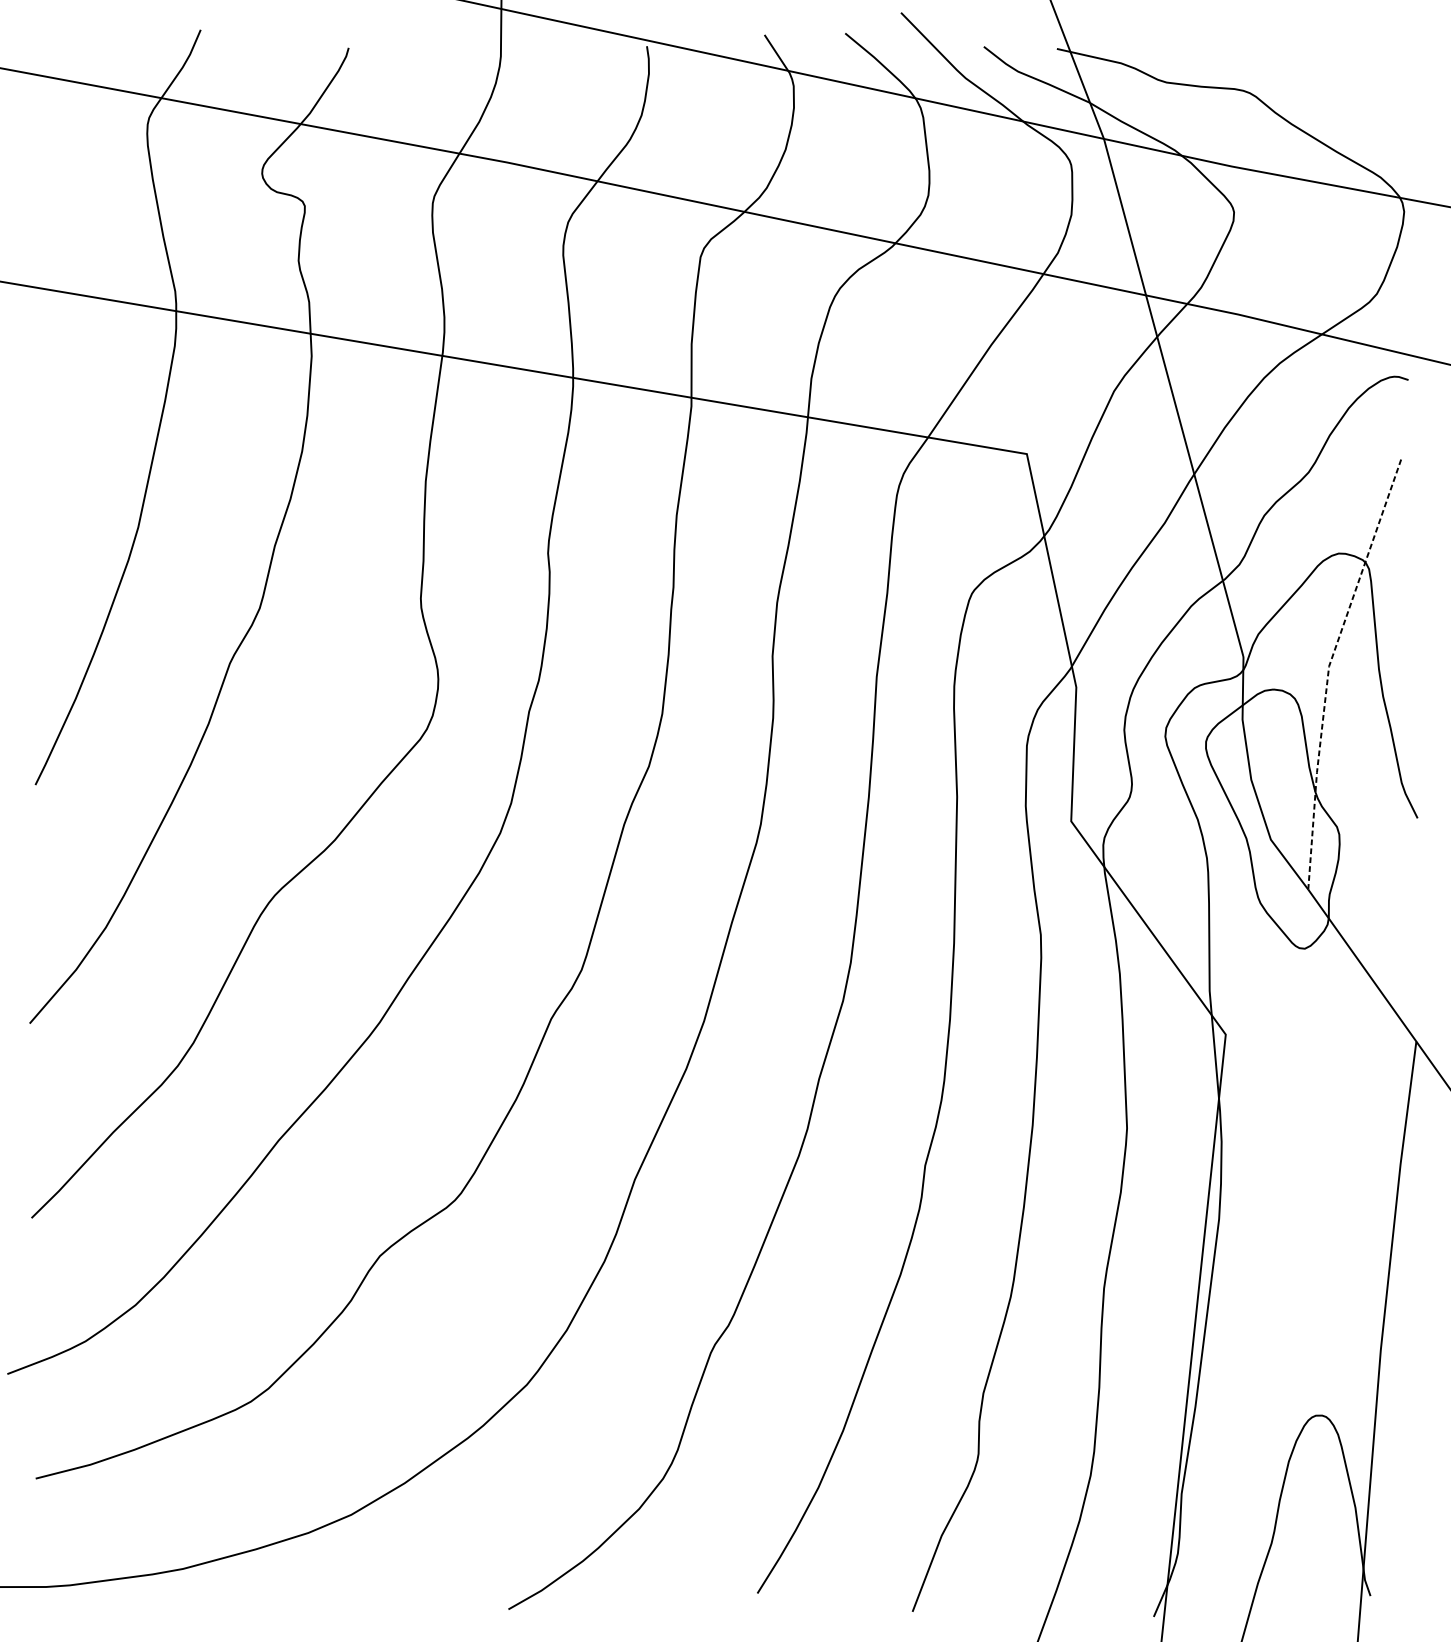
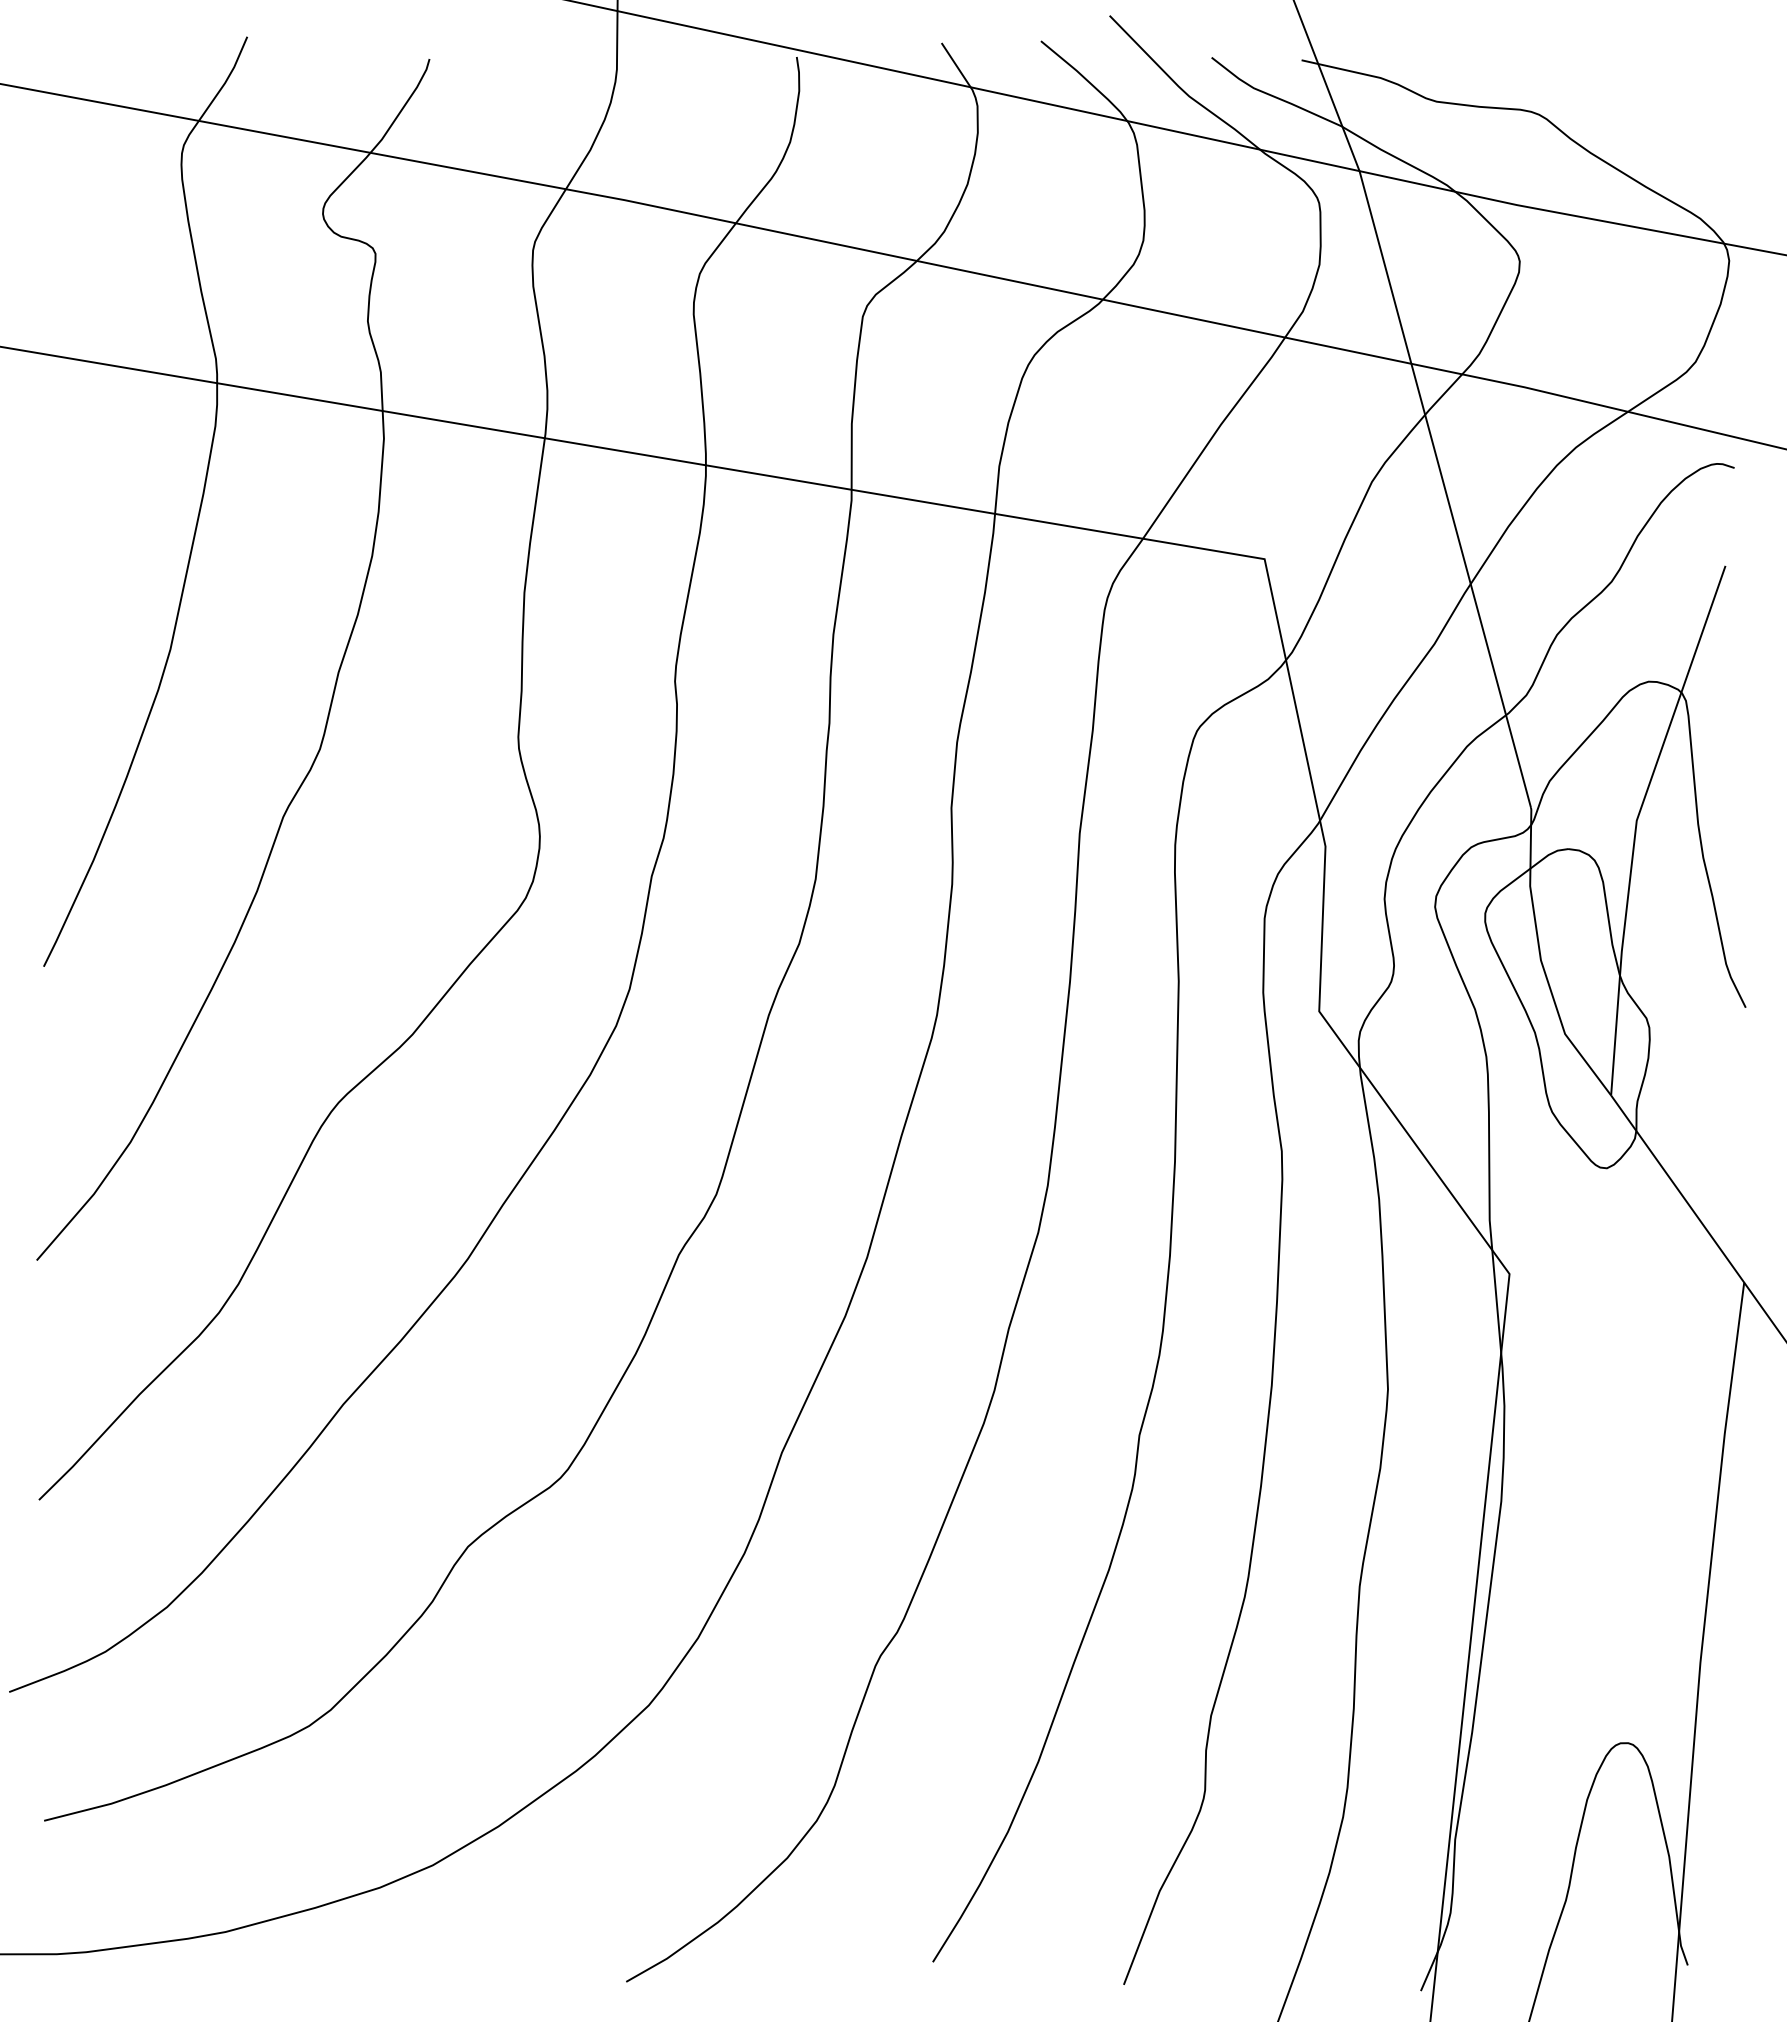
line: (1328, 669) -> (1636, 824), dashed -> solid

